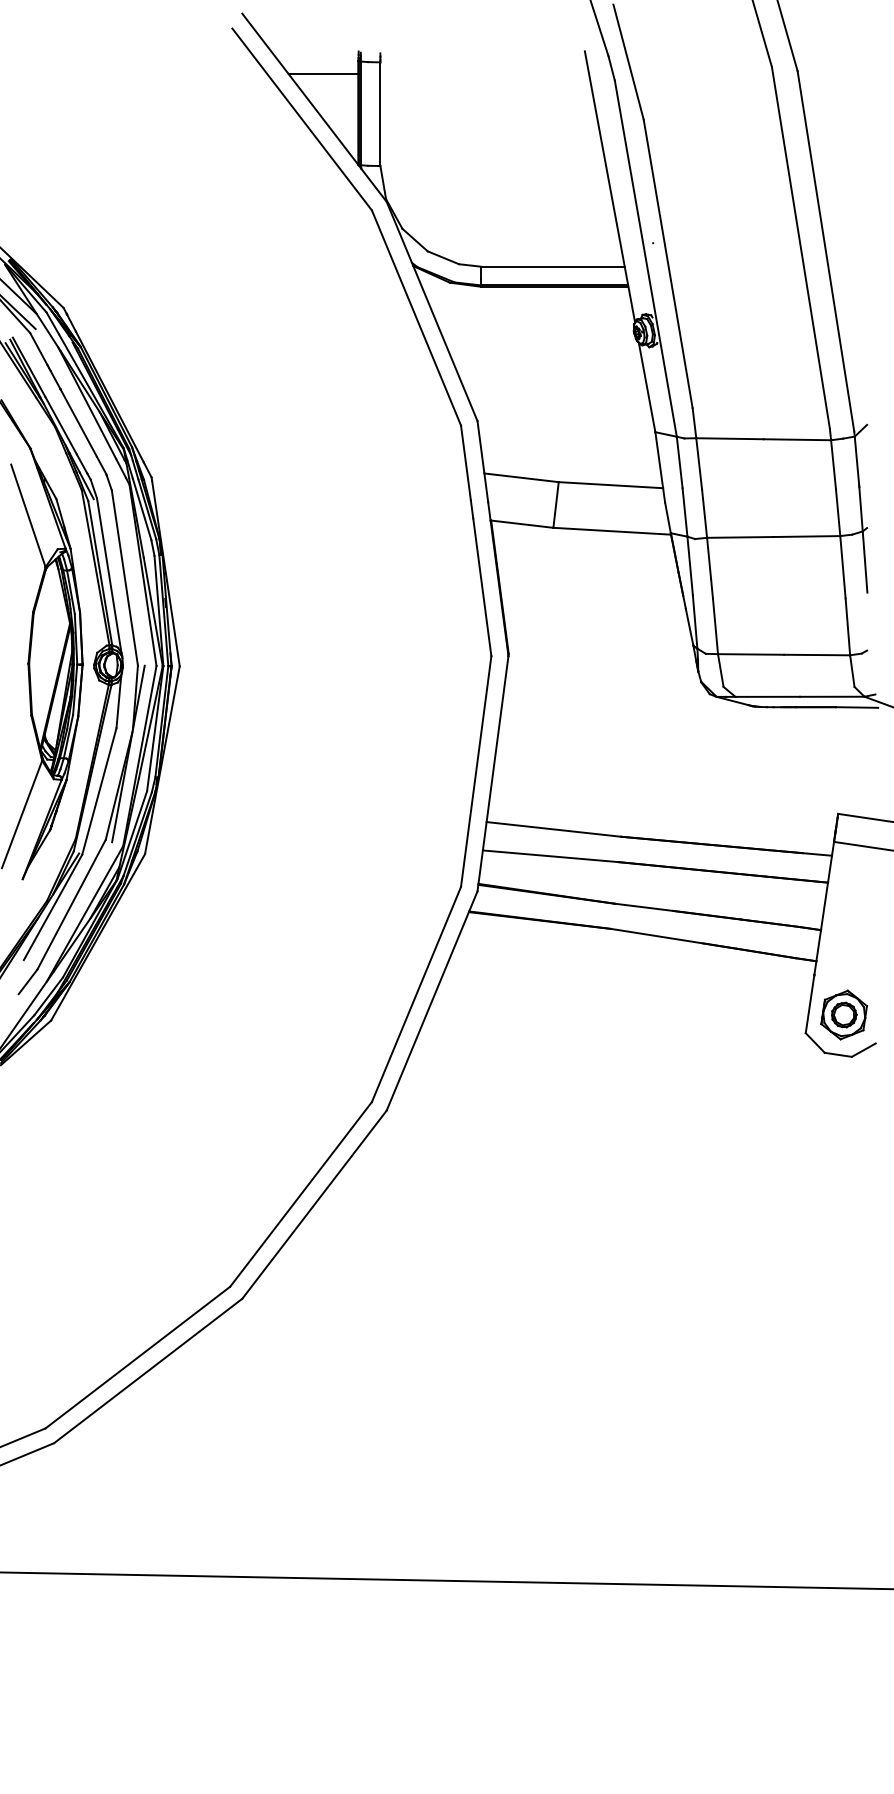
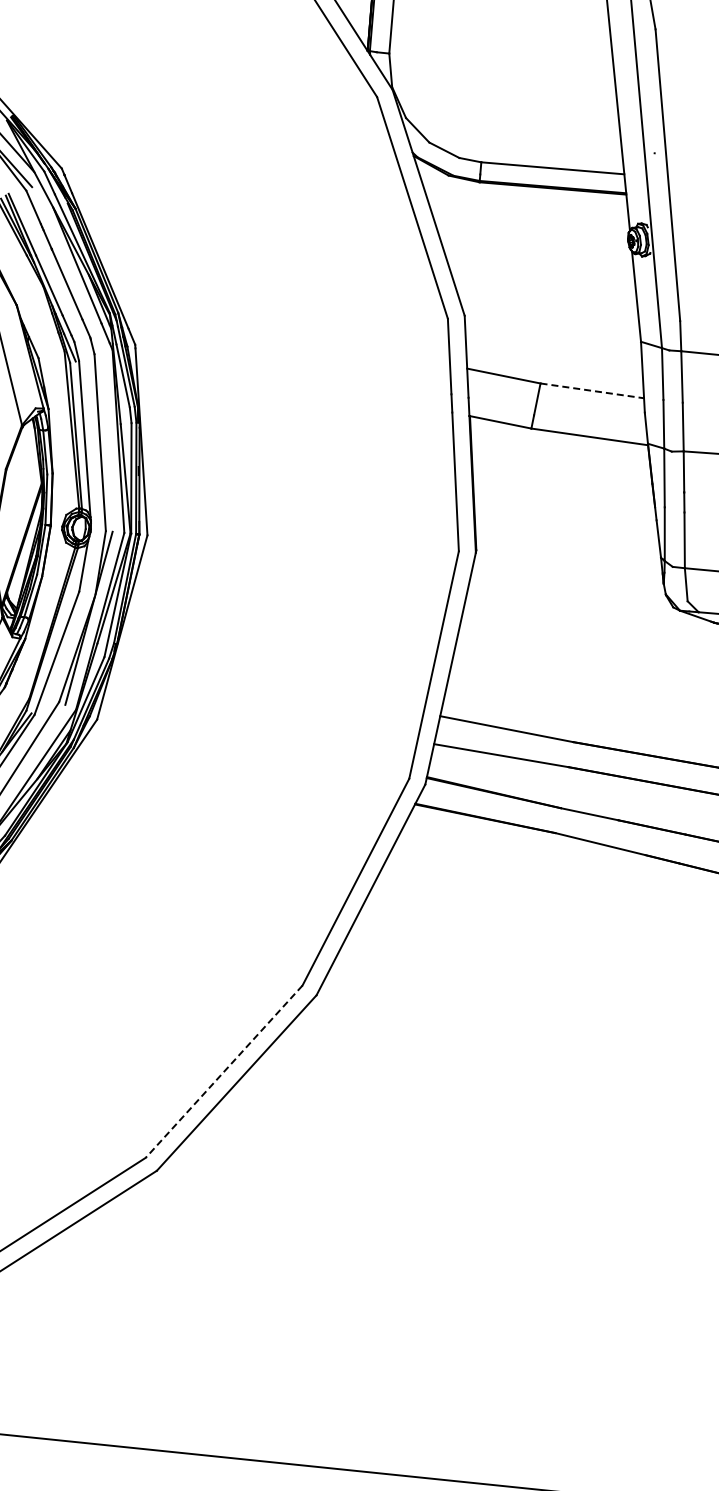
line: (611, 485) -> (592, 391), solid -> dashed
line: (300, 1194) -> (223, 1071), solid -> dashed

